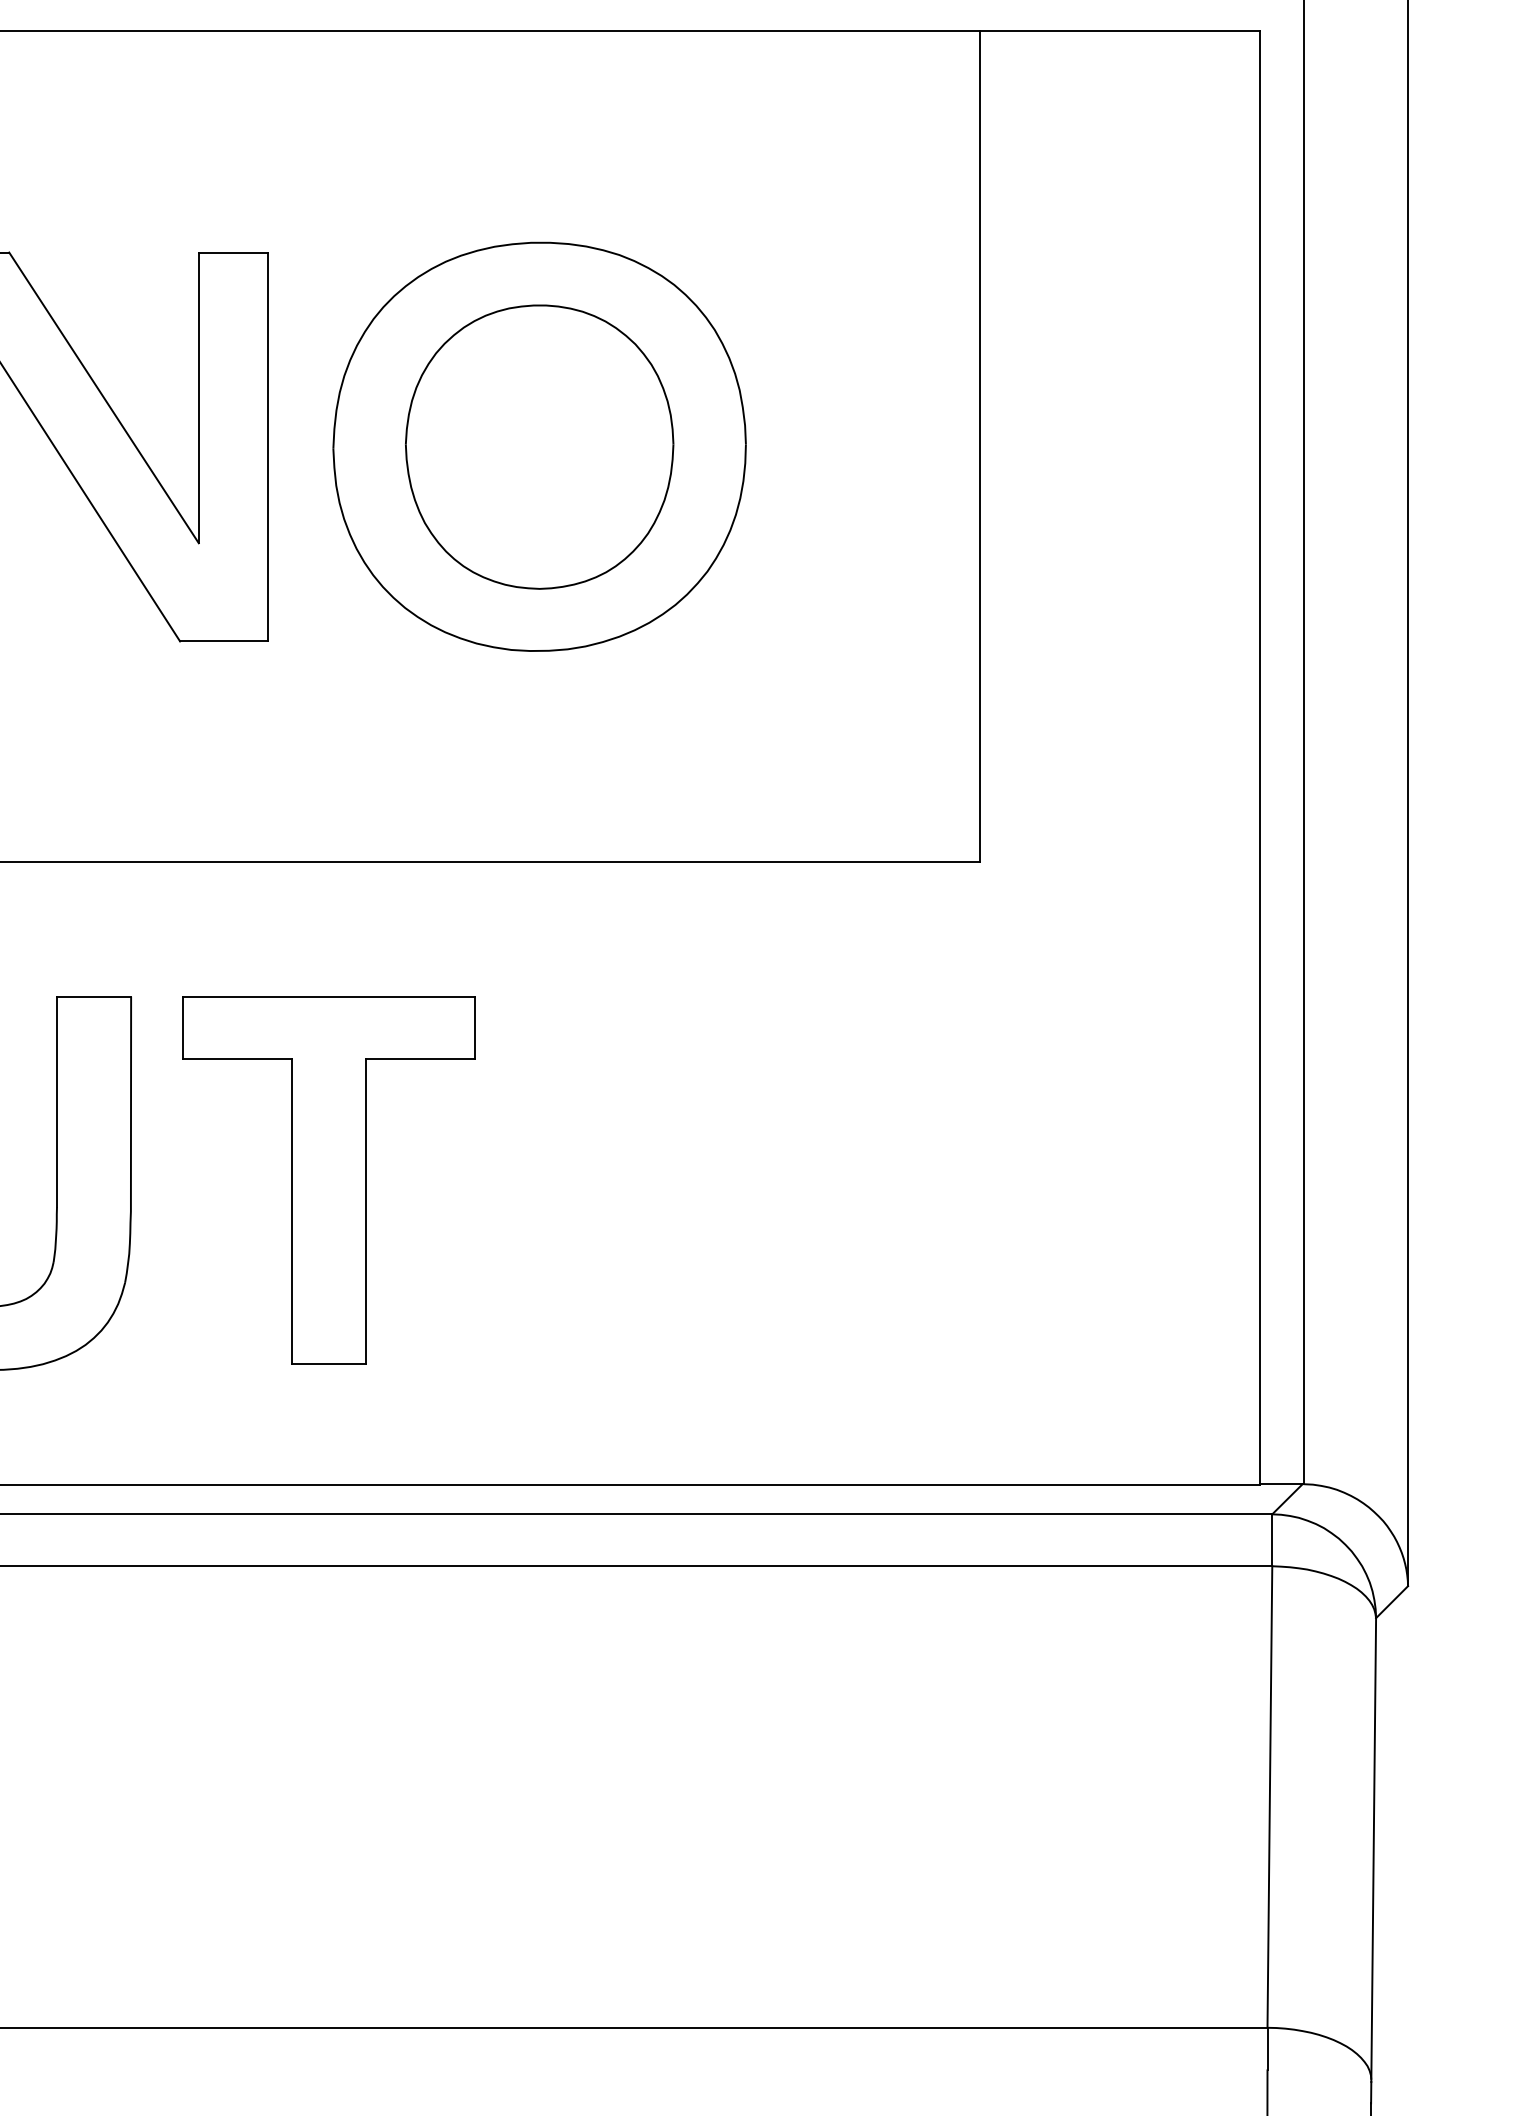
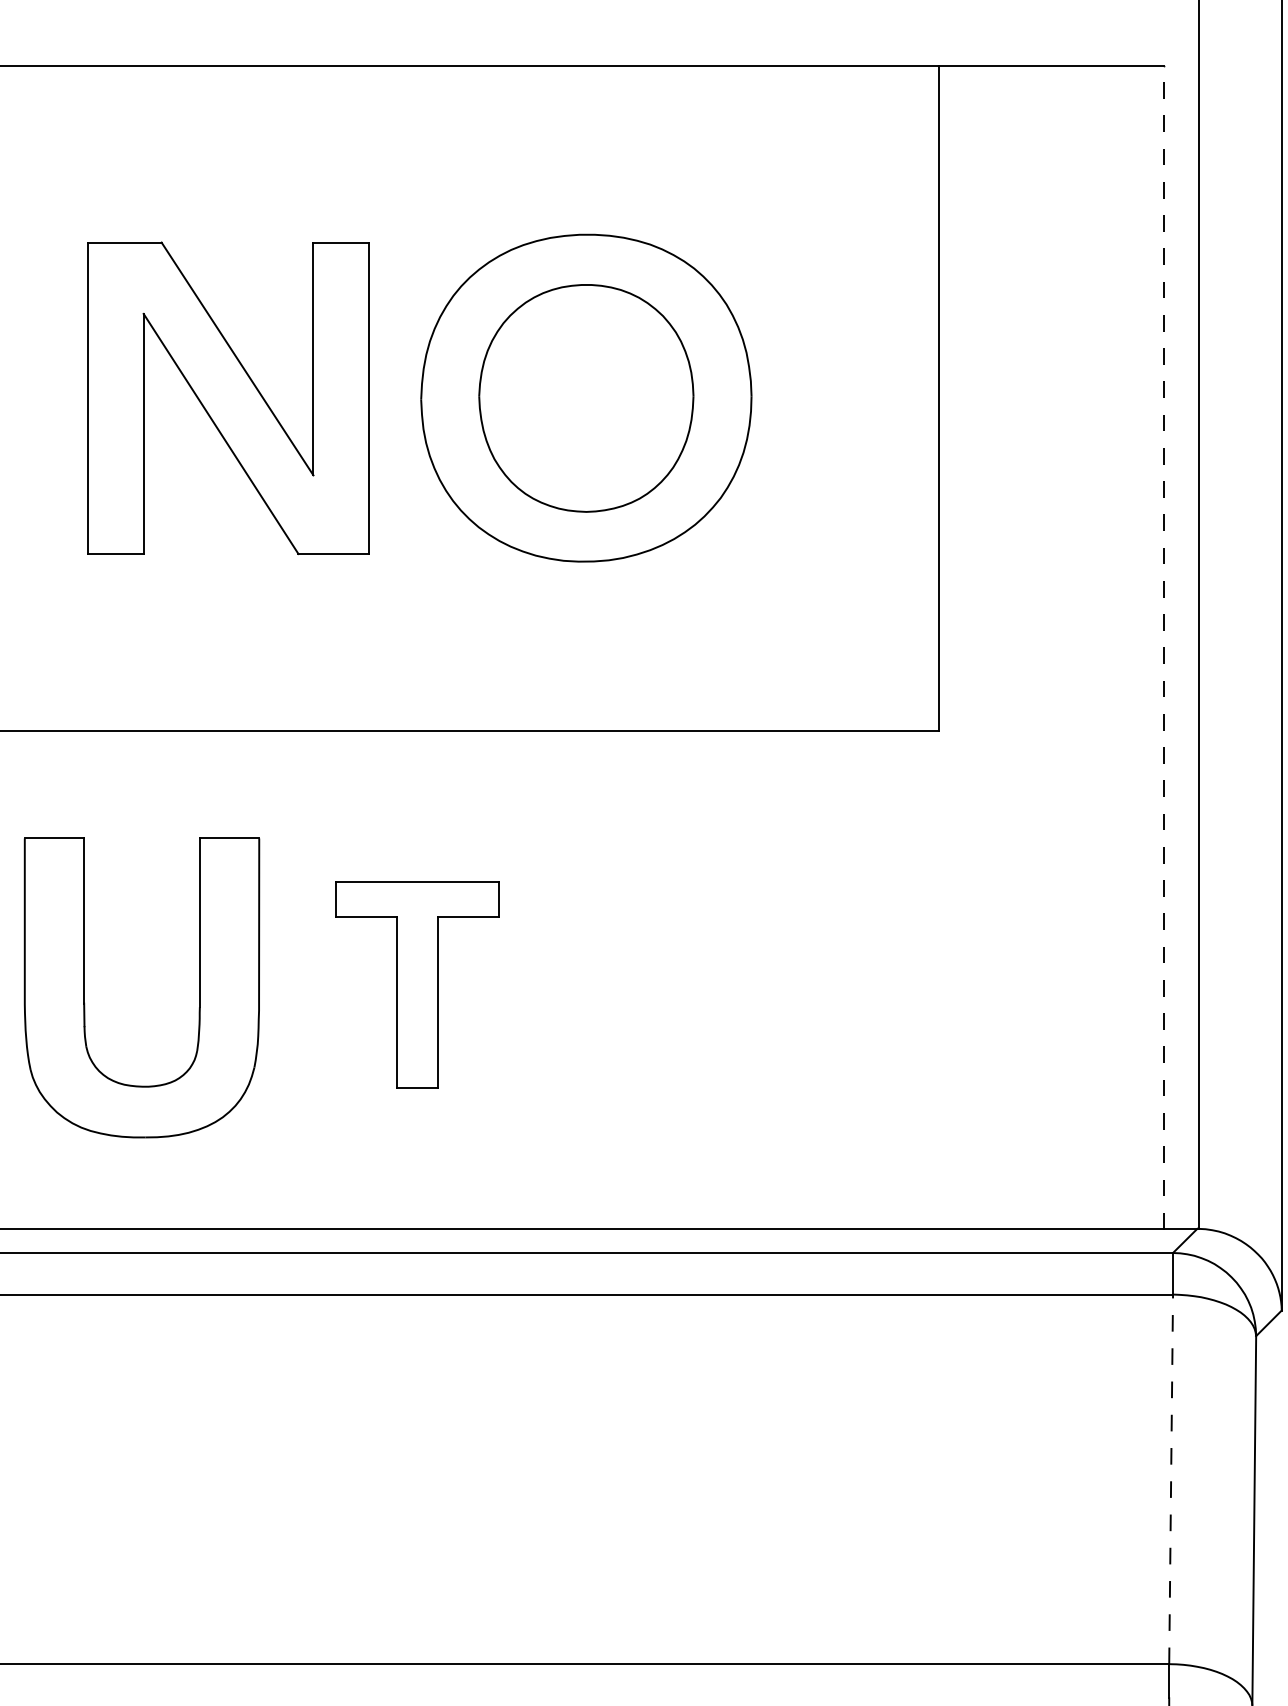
line: (1260, 758) -> (1163, 647), solid -> dashed
part: (328, 1179) -> (417, 984), size x0.7
line: (1270, 1797) -> (1171, 1479), solid -> dashed

